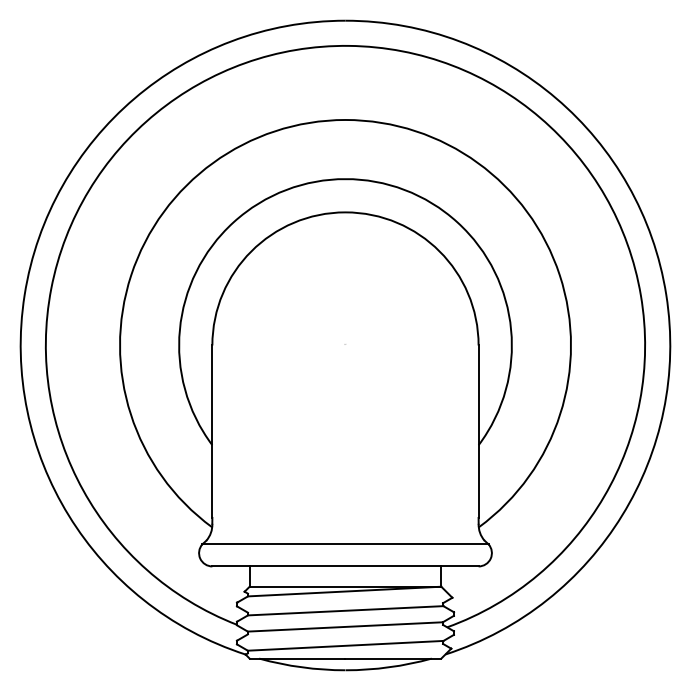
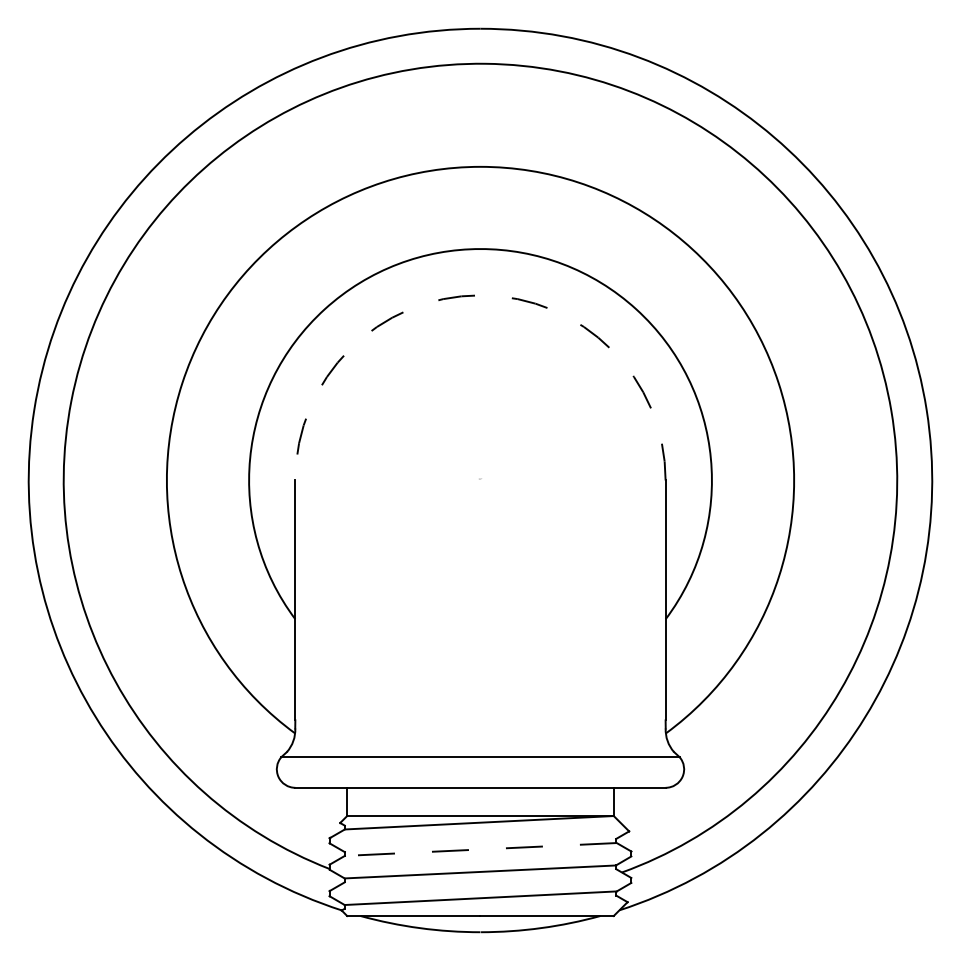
arc: (345, 212) -> (480, 295), solid -> dashed
line: (345, 610) -> (480, 849), solid -> dashed

